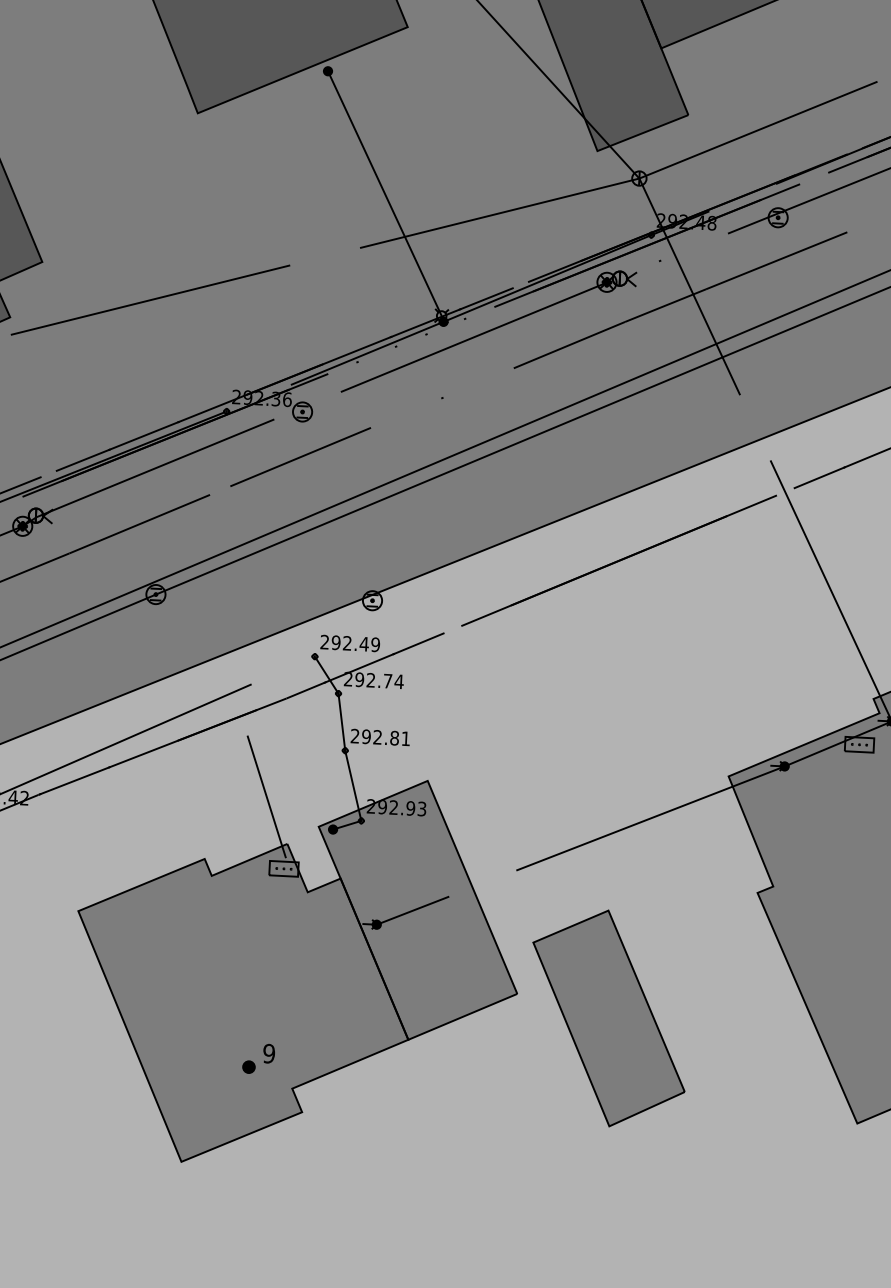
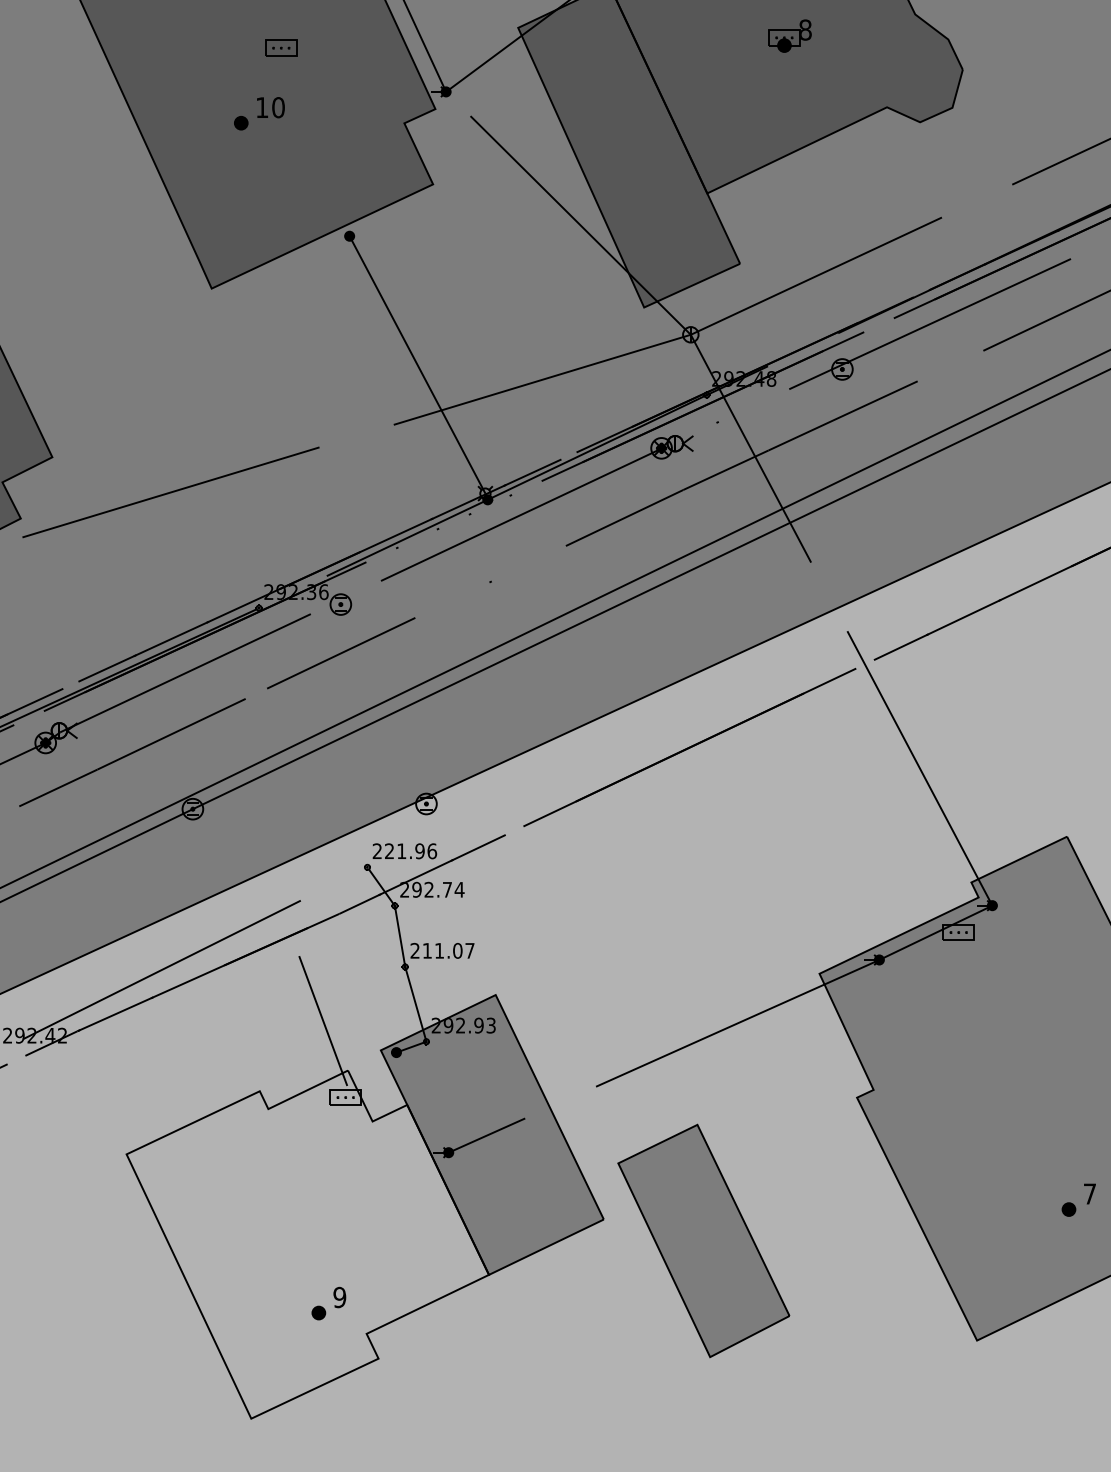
text: (355, 643) -> (410, 851), 292.49 -> 221.96
text: (386, 737) -> (448, 950), 292.81 -> 211.07
fill: (241, 1003) -> (307, 1244), removed

